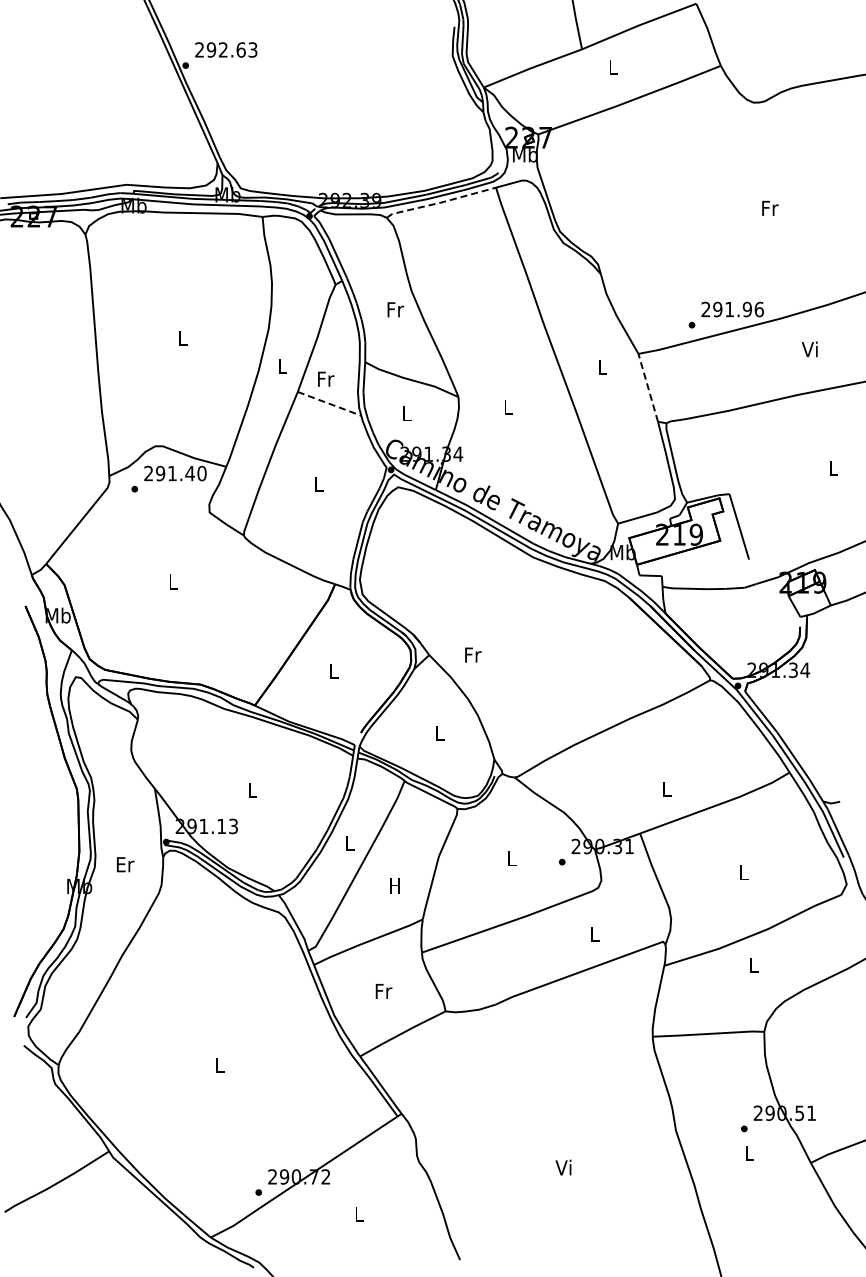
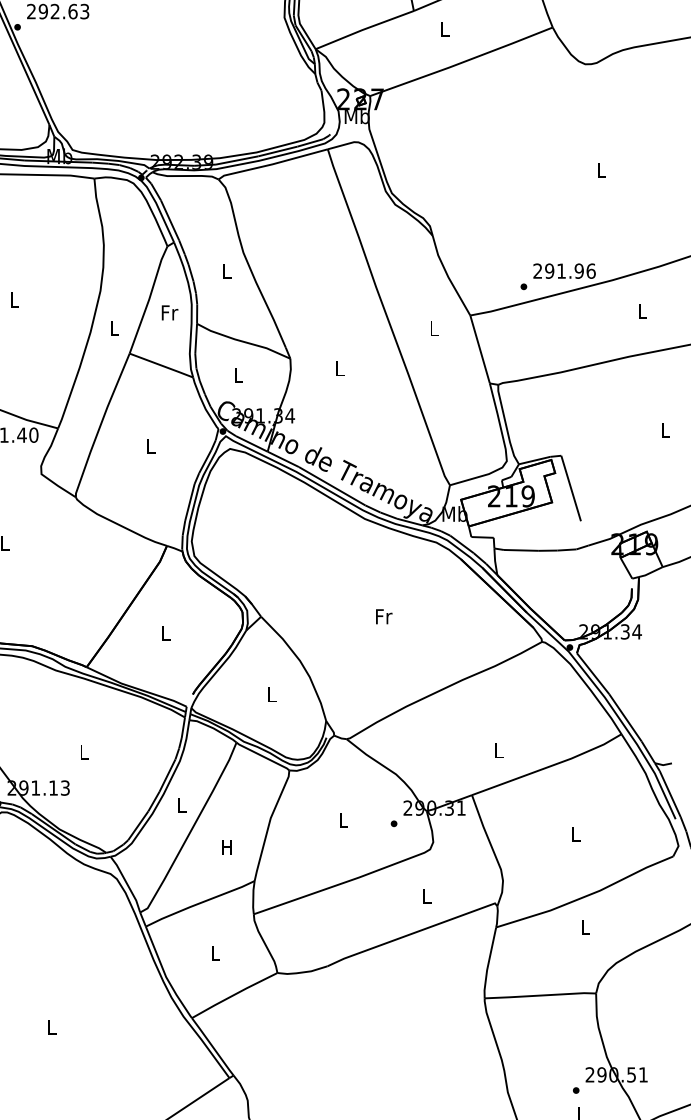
line: (440, 202) -> (272, 164), dashed -> solid
text: (770, 207) -> (602, 169), Fr -> L
text: (395, 309) -> (227, 271), Fr -> L
text: (809, 349) -> (641, 311), Vi -> L
text: (326, 378) -> (170, 312), moved
line: (648, 387) -> (480, 349), dashed -> solid
line: (330, 404) -> (162, 366), dashed -> solid
text: (473, 654) -> (384, 616), moved
text: (383, 990) -> (215, 952), Fr -> L

